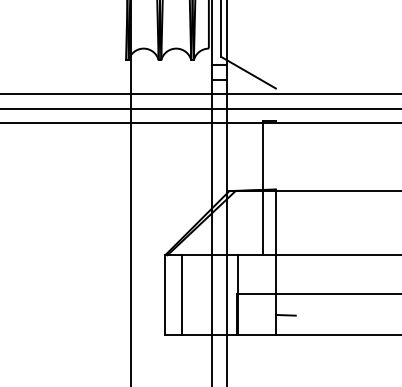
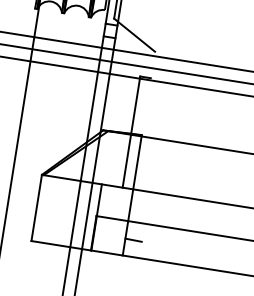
line: (182, 295) -> (50, 210), removed

